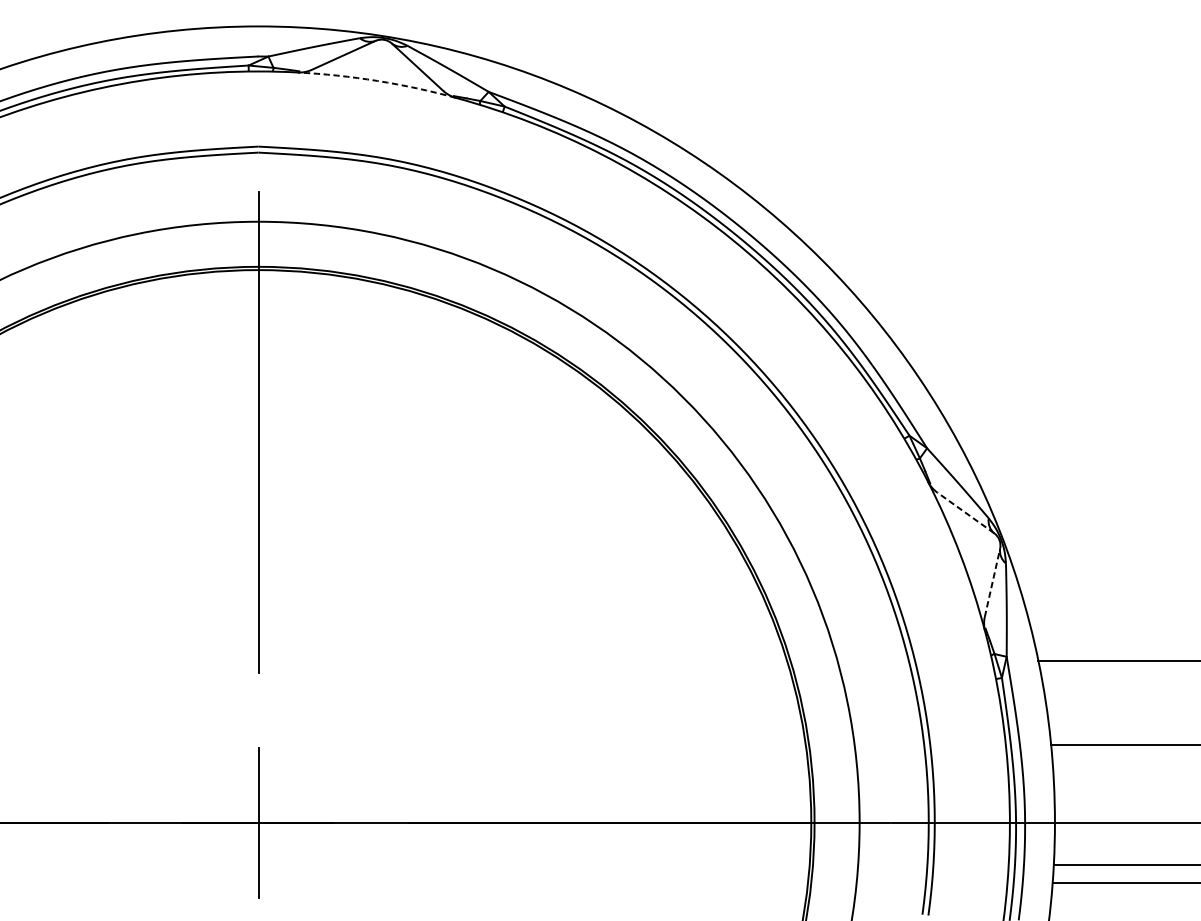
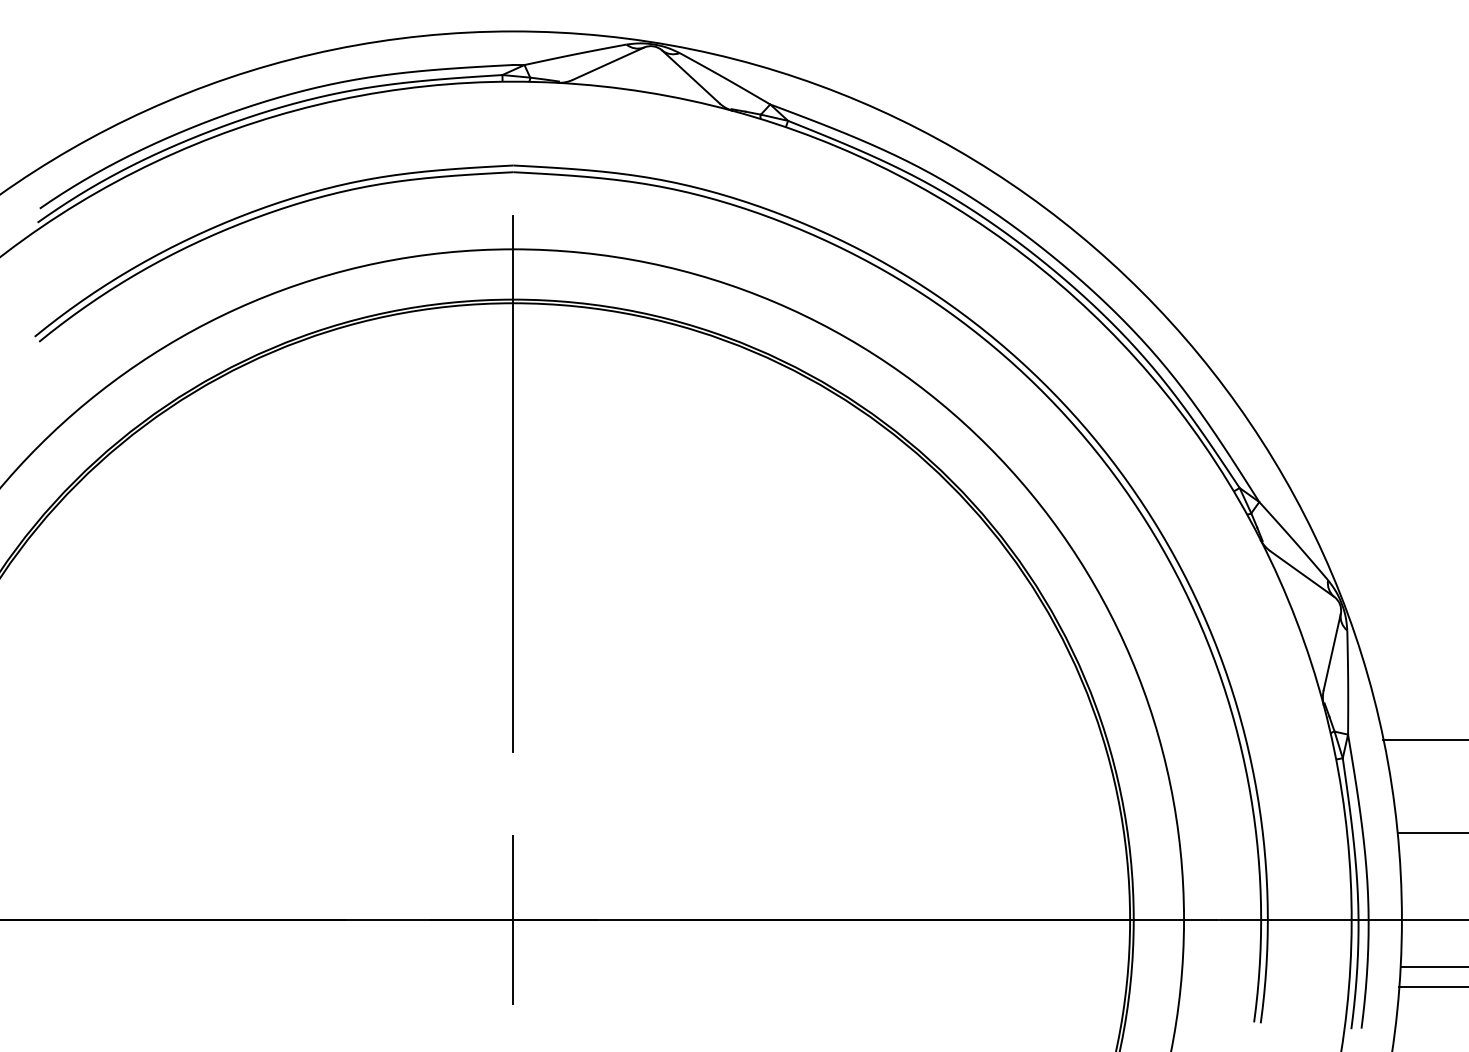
arc: (377, 81) -> (646, 92), dashed -> solid
line: (965, 512) -> (1302, 573), dashed -> solid
line: (992, 582) -> (1332, 651), dashed -> solid

